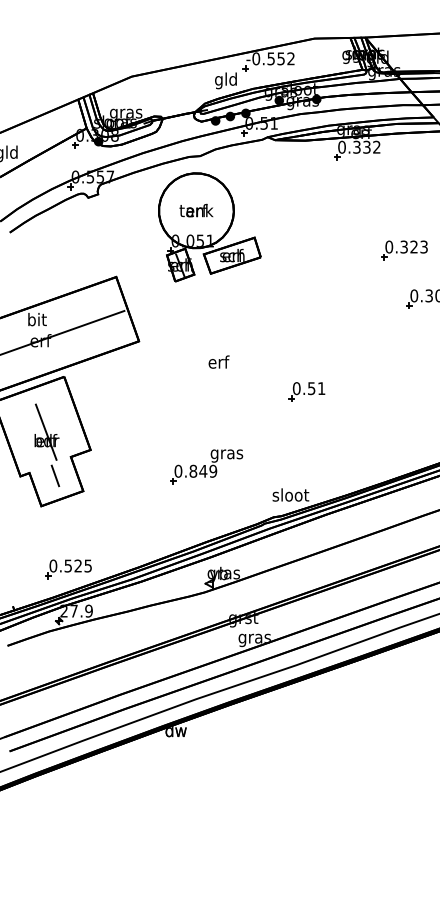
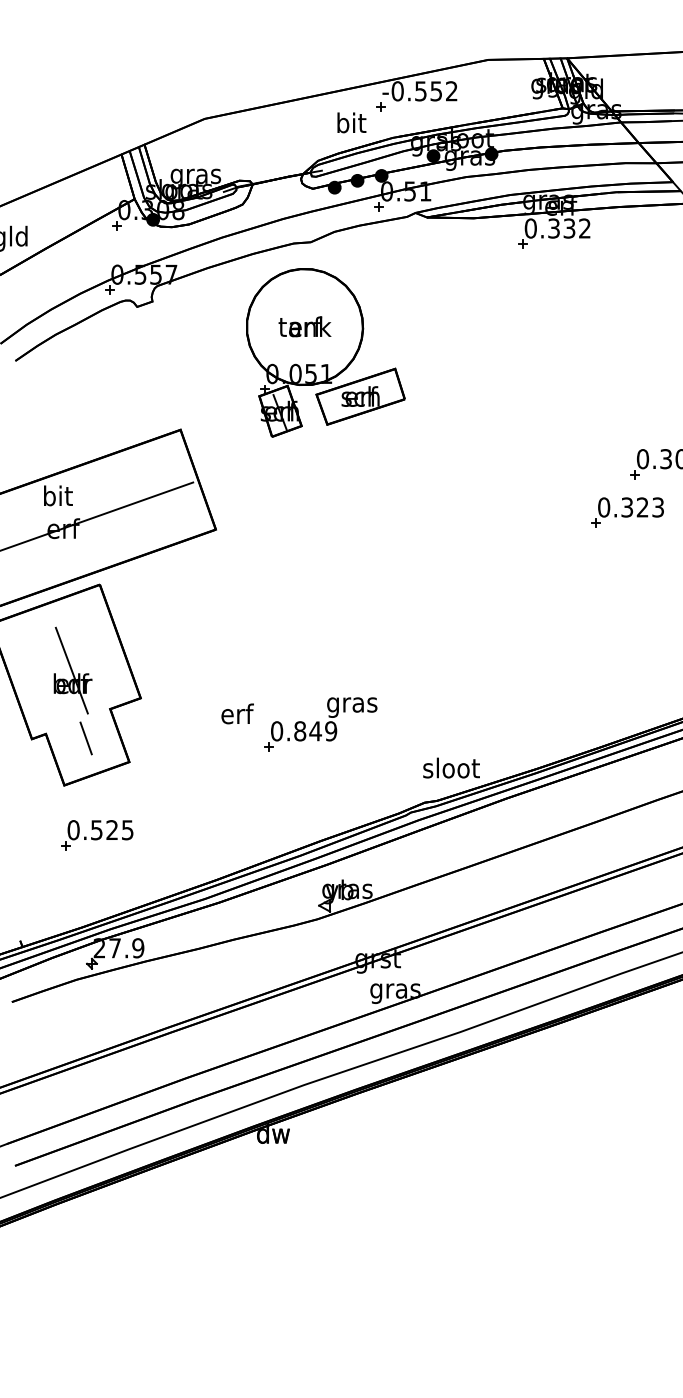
text: (225, 80) -> (350, 124), gld -> bit
part: (404, 250) -> (627, 512), moved
text: (218, 361) -> (236, 712), moved
part: (306, 391) -> (475, 607), removed
part: (68, 569) -> (97, 835), moved

